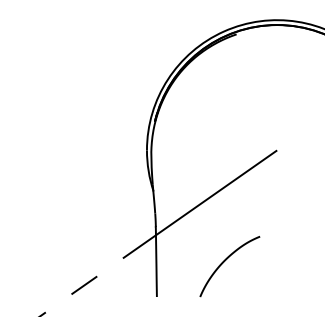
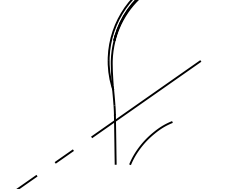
curve: (225, 261) -> (147, 139), moved

